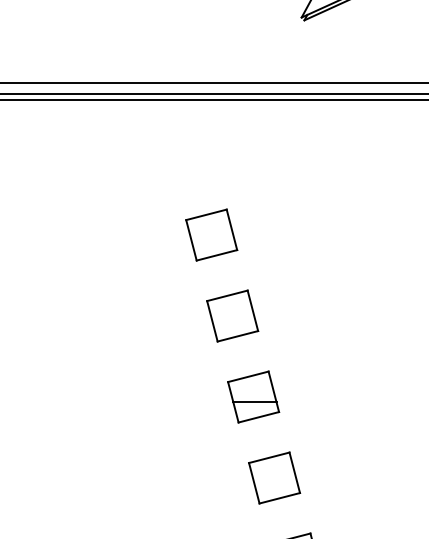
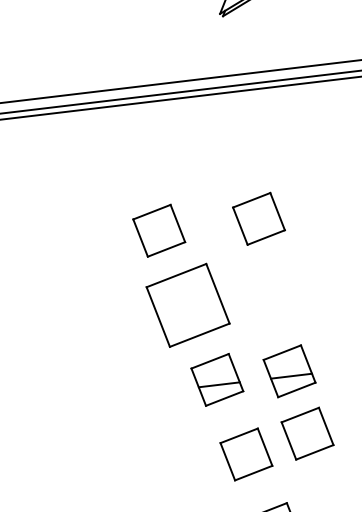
part: (316, 234) -> (258, 218), added
part: (232, 315) -> (188, 304), size x1.6
part: (329, 396) -> (289, 370), added
part: (340, 463) -> (307, 433), added

